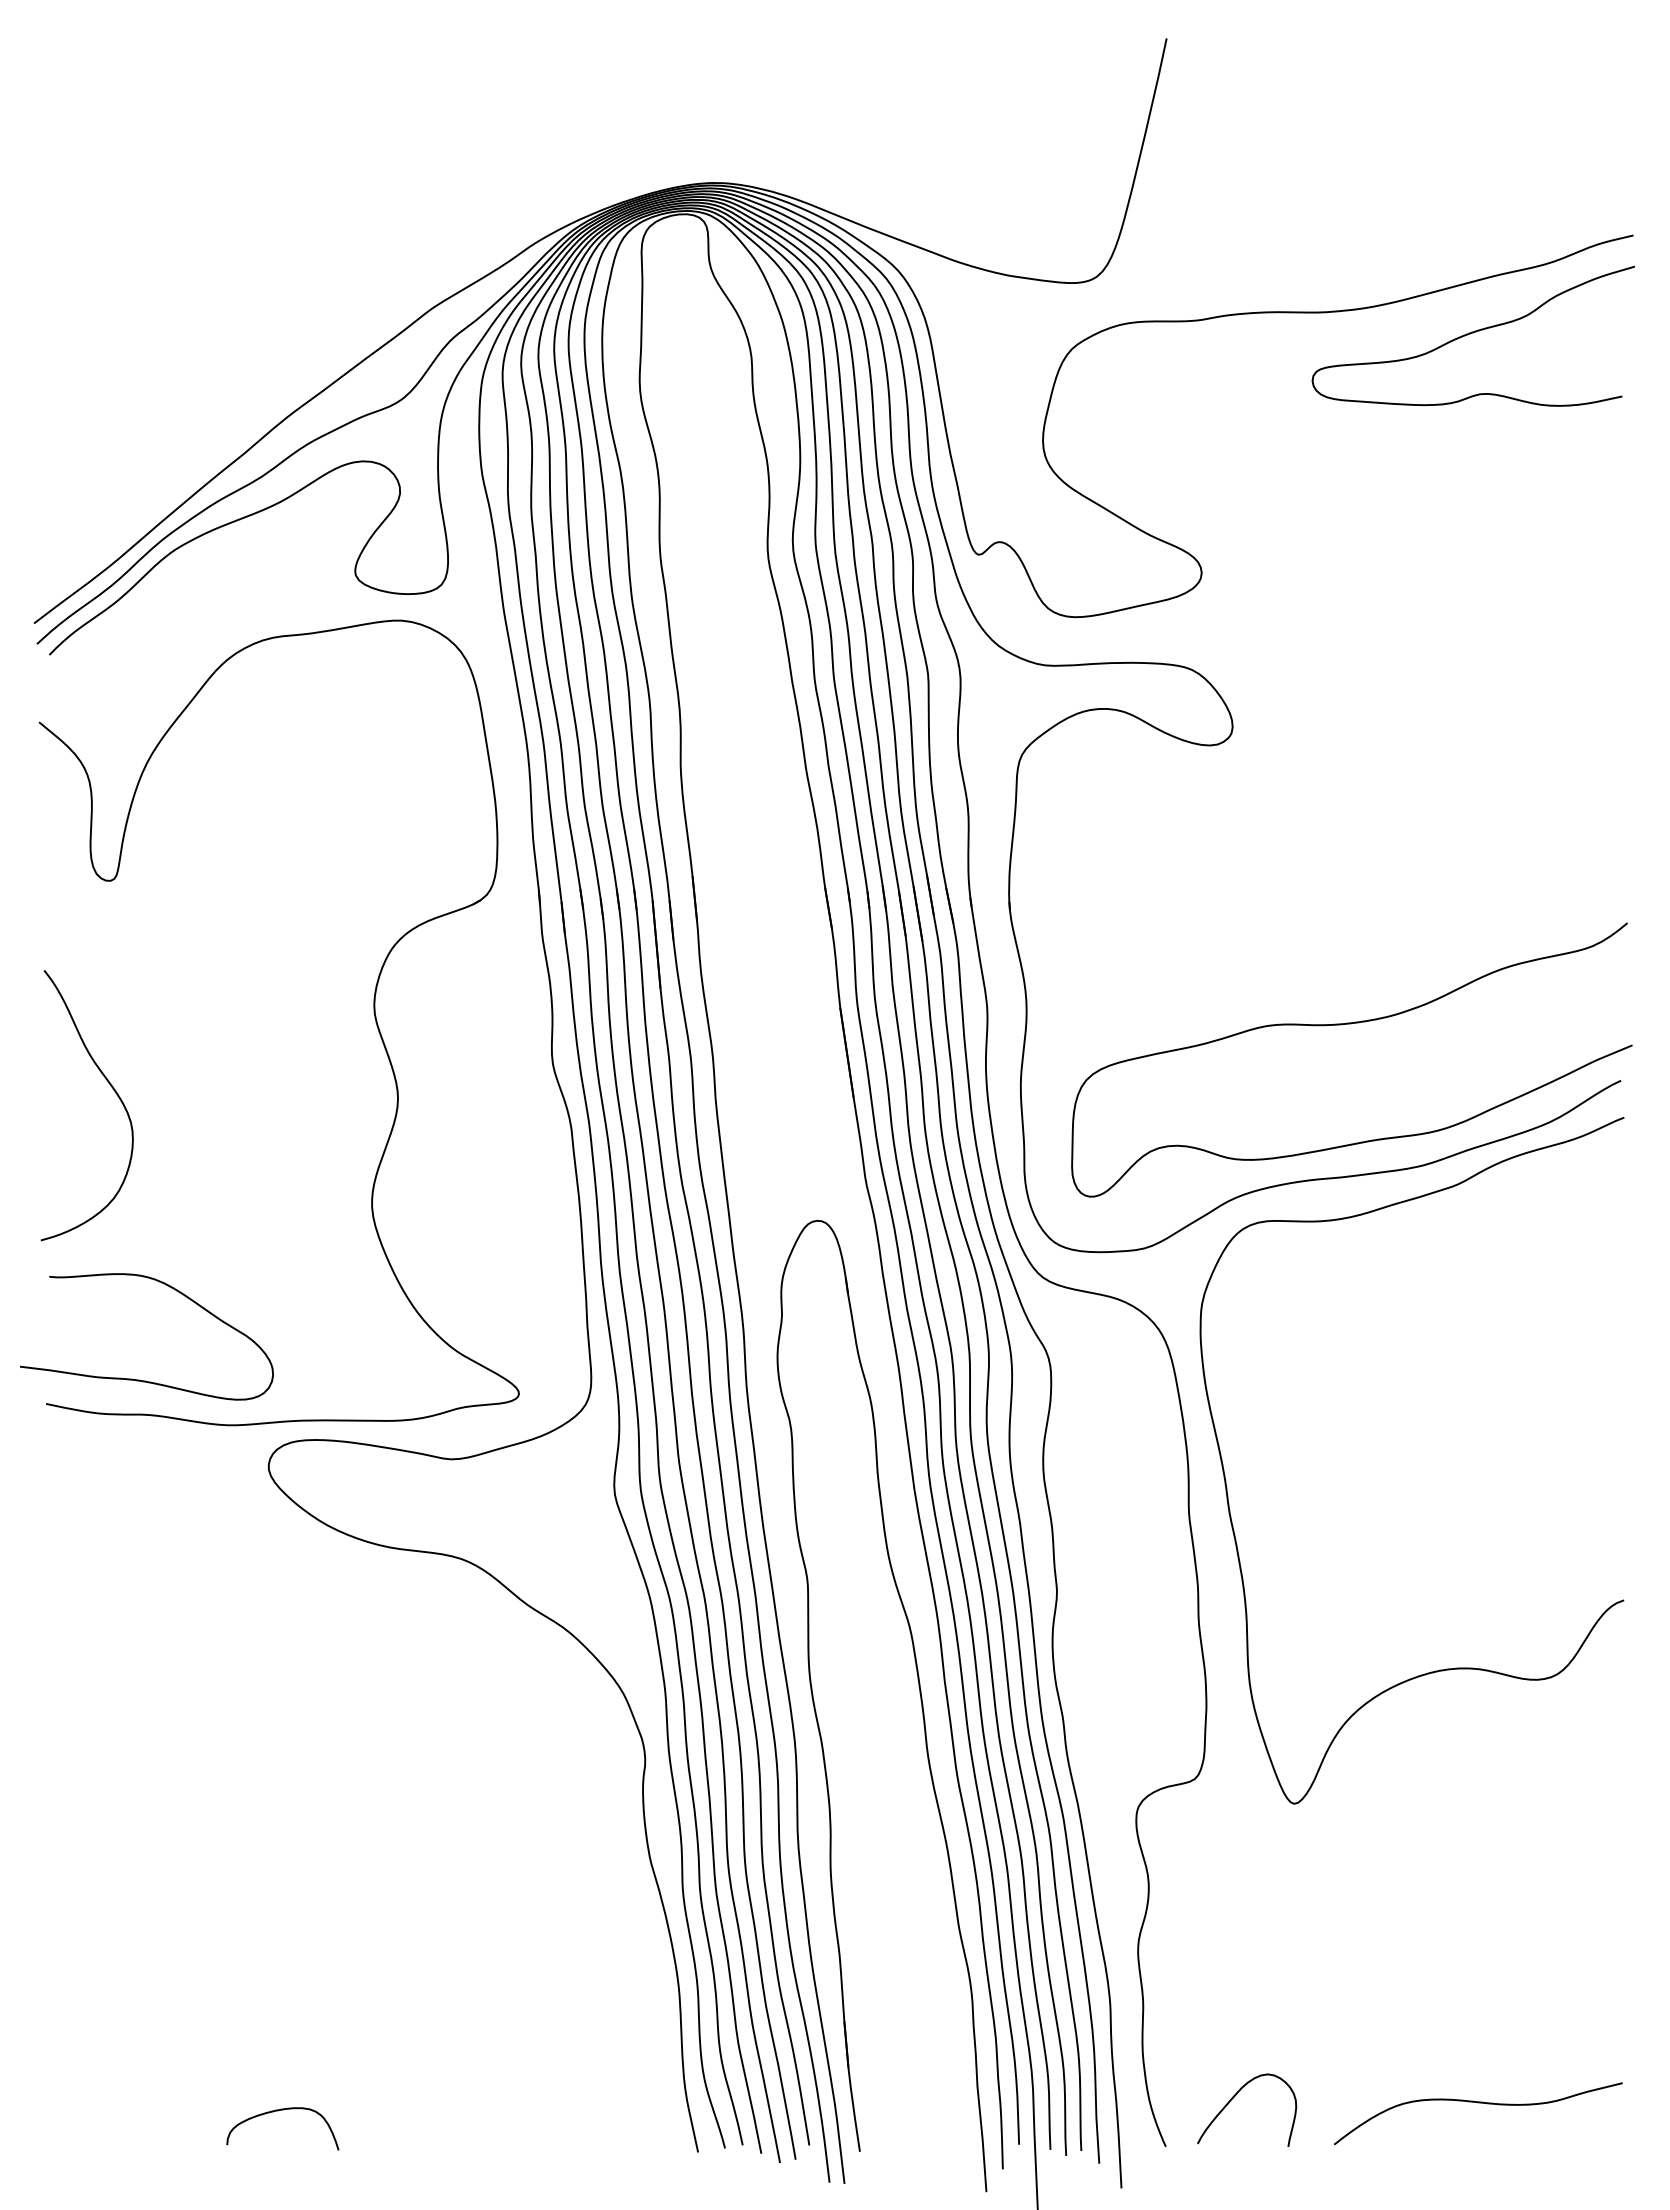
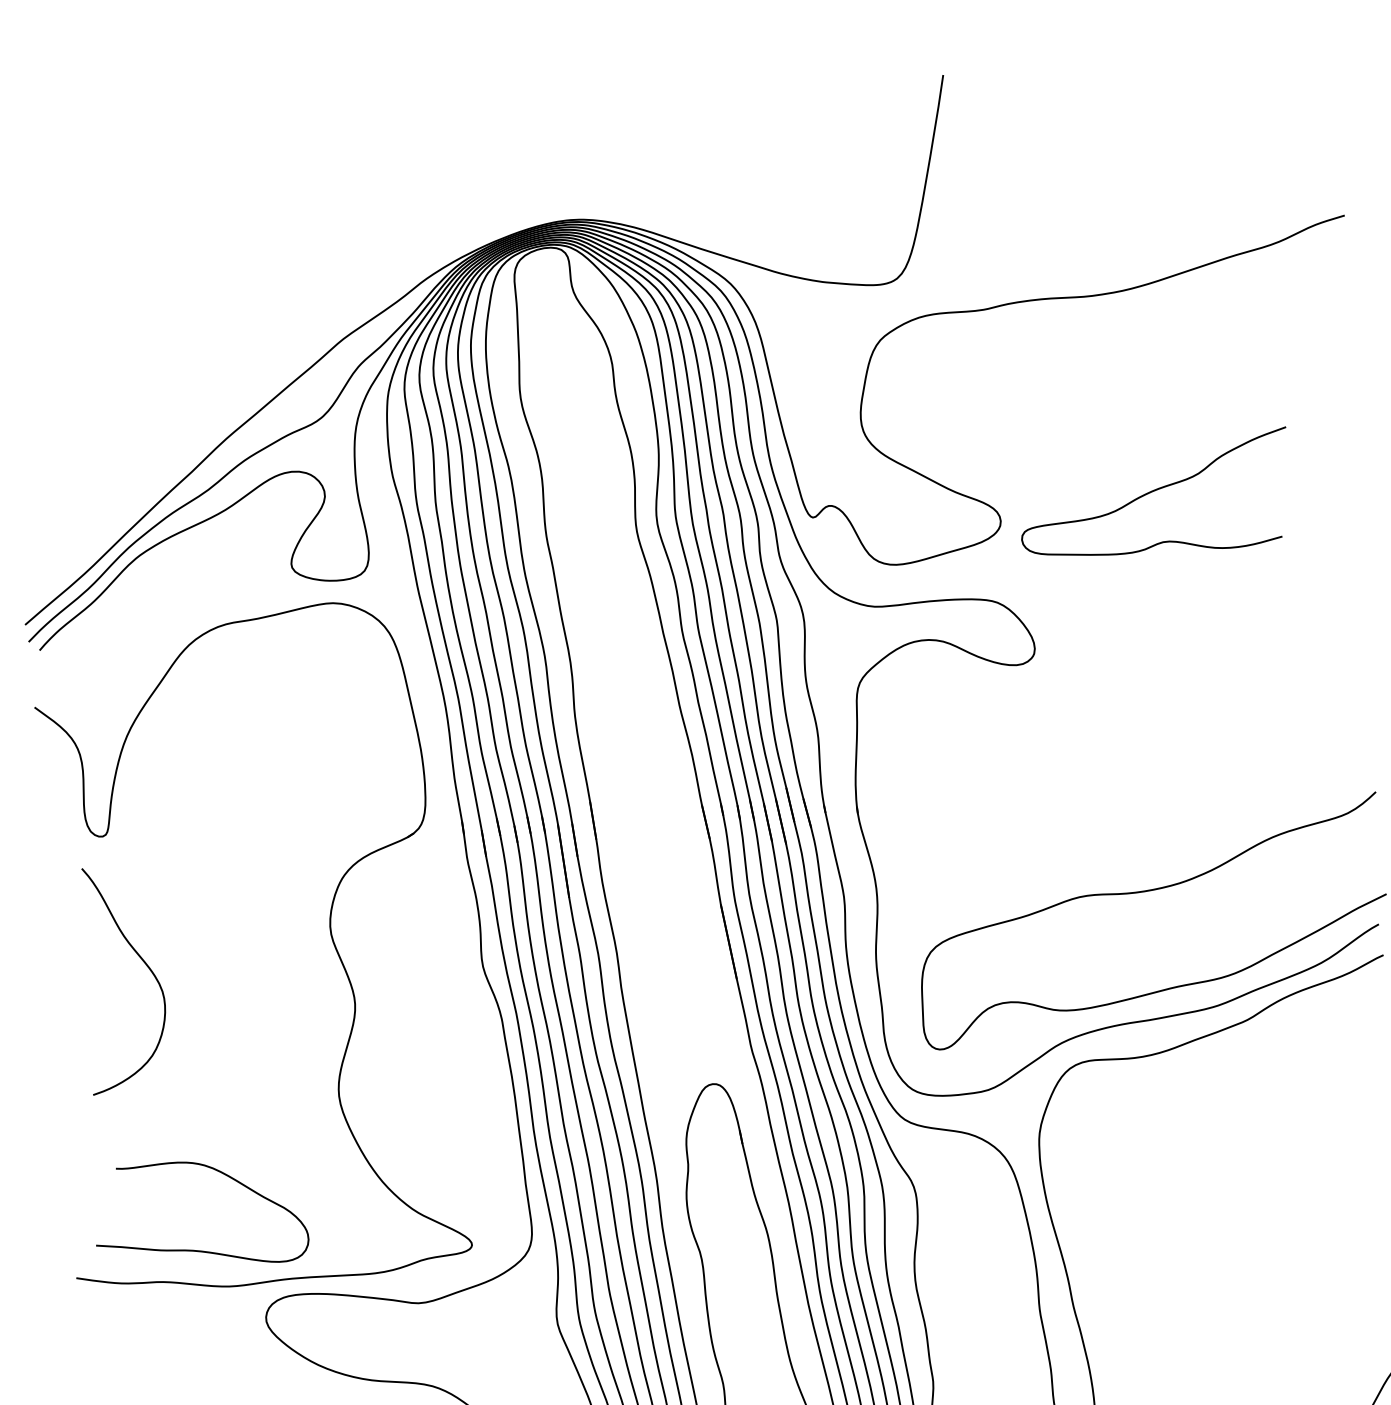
curve: (1472, 333) -> (1153, 491), moved
curve: (110, 1086) -> (143, 962), moved
curve: (139, 1379) -> (196, 1250), moved

